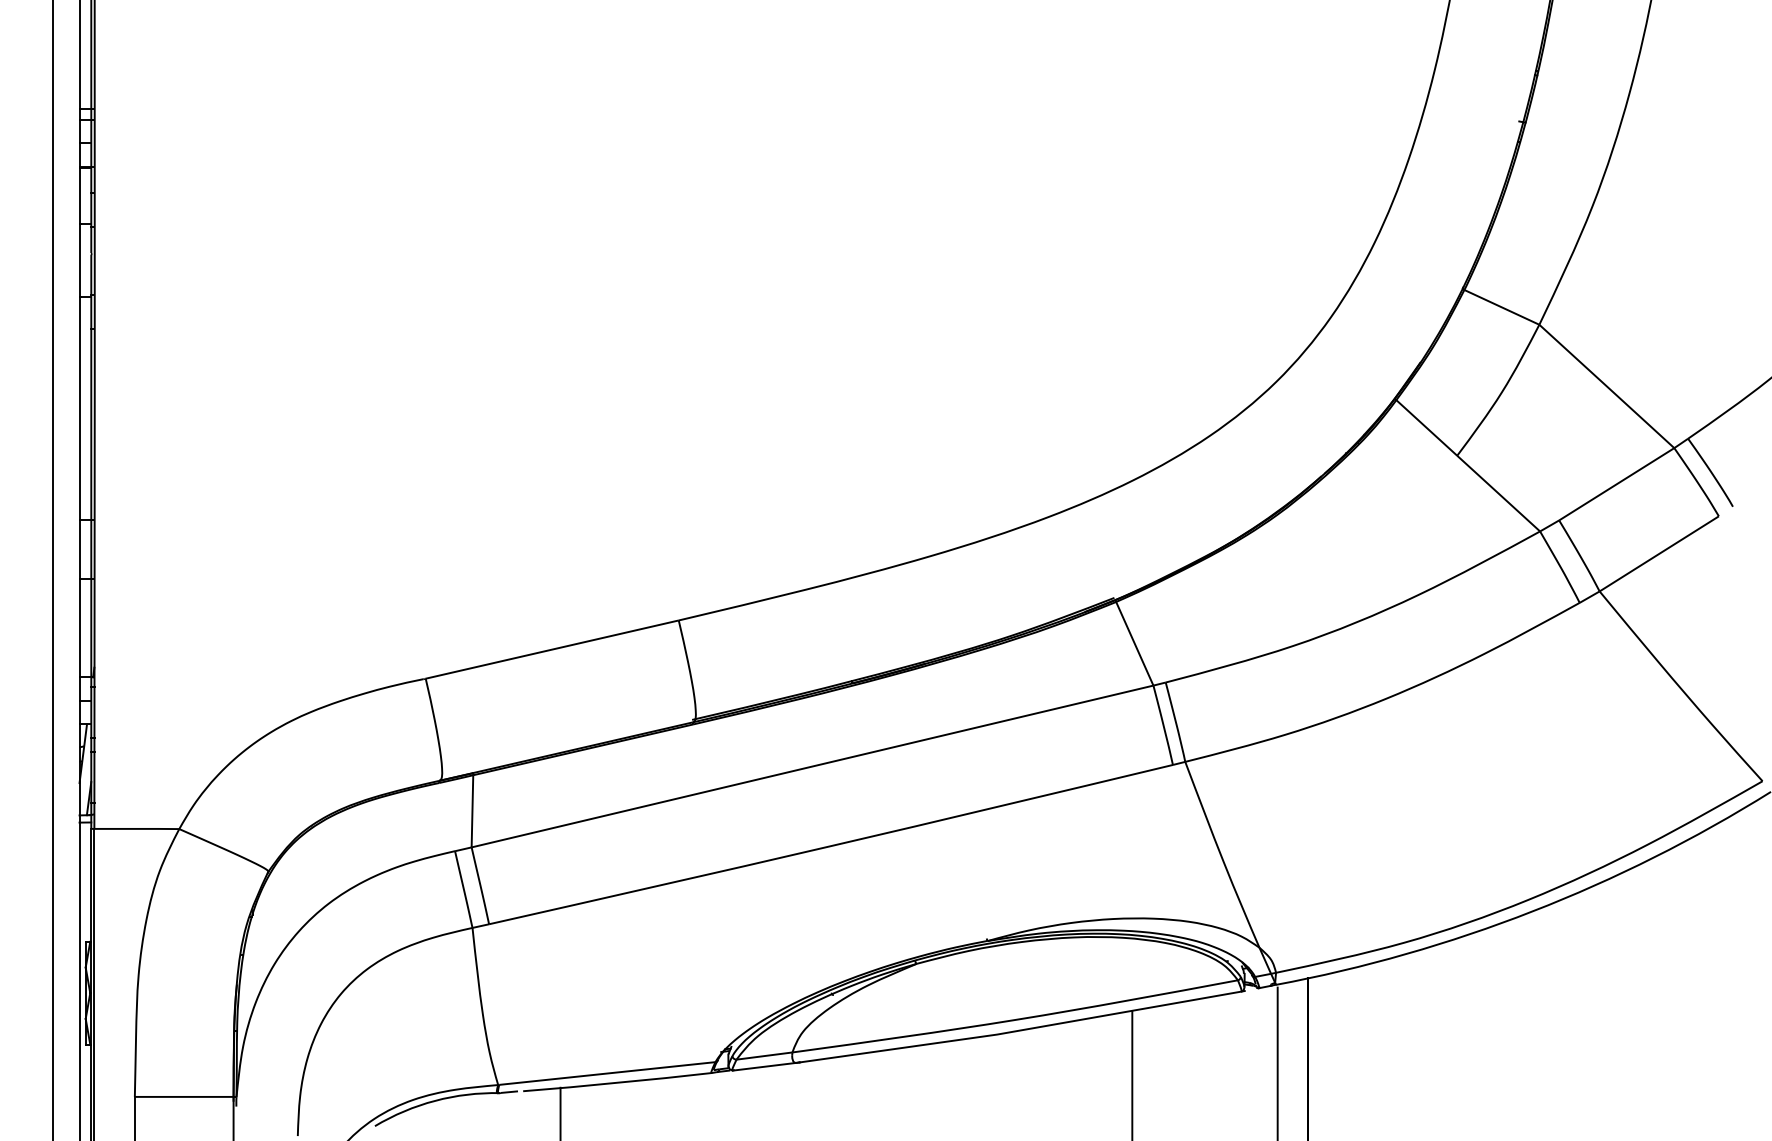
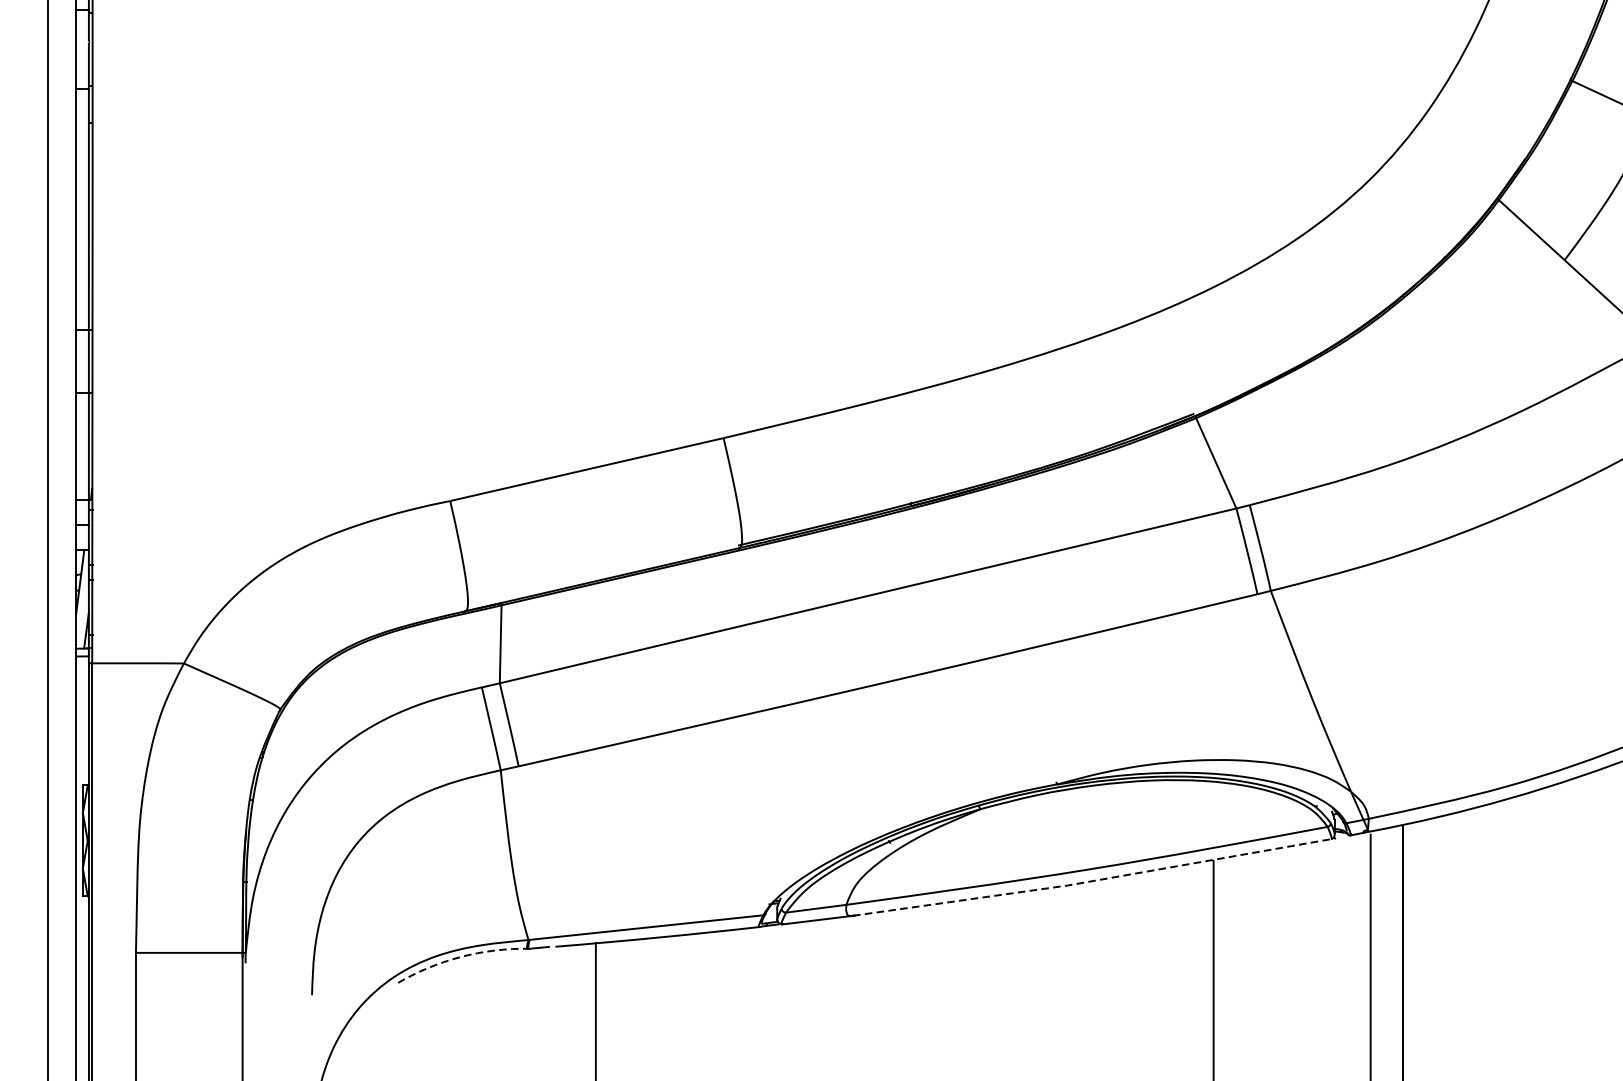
line: (1022, 1030) -> (1094, 881), solid -> dashed
arc: (435, 1100) -> (460, 956), solid -> dashed

